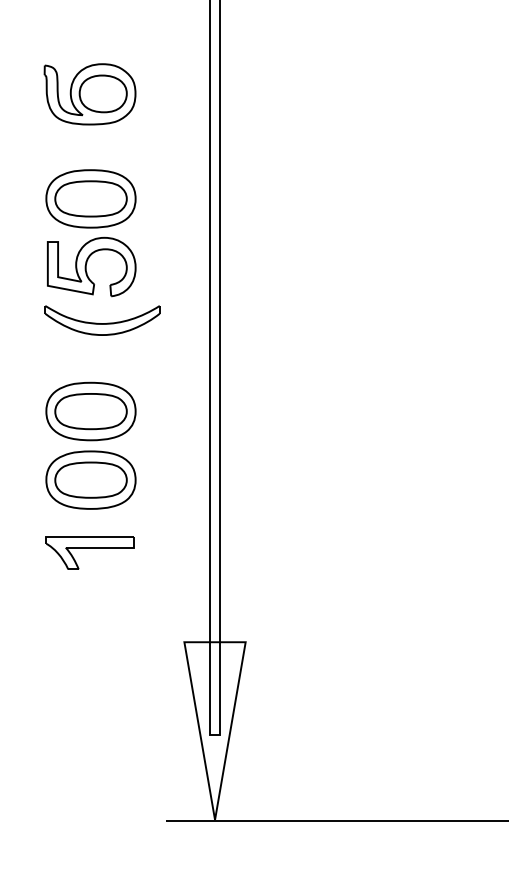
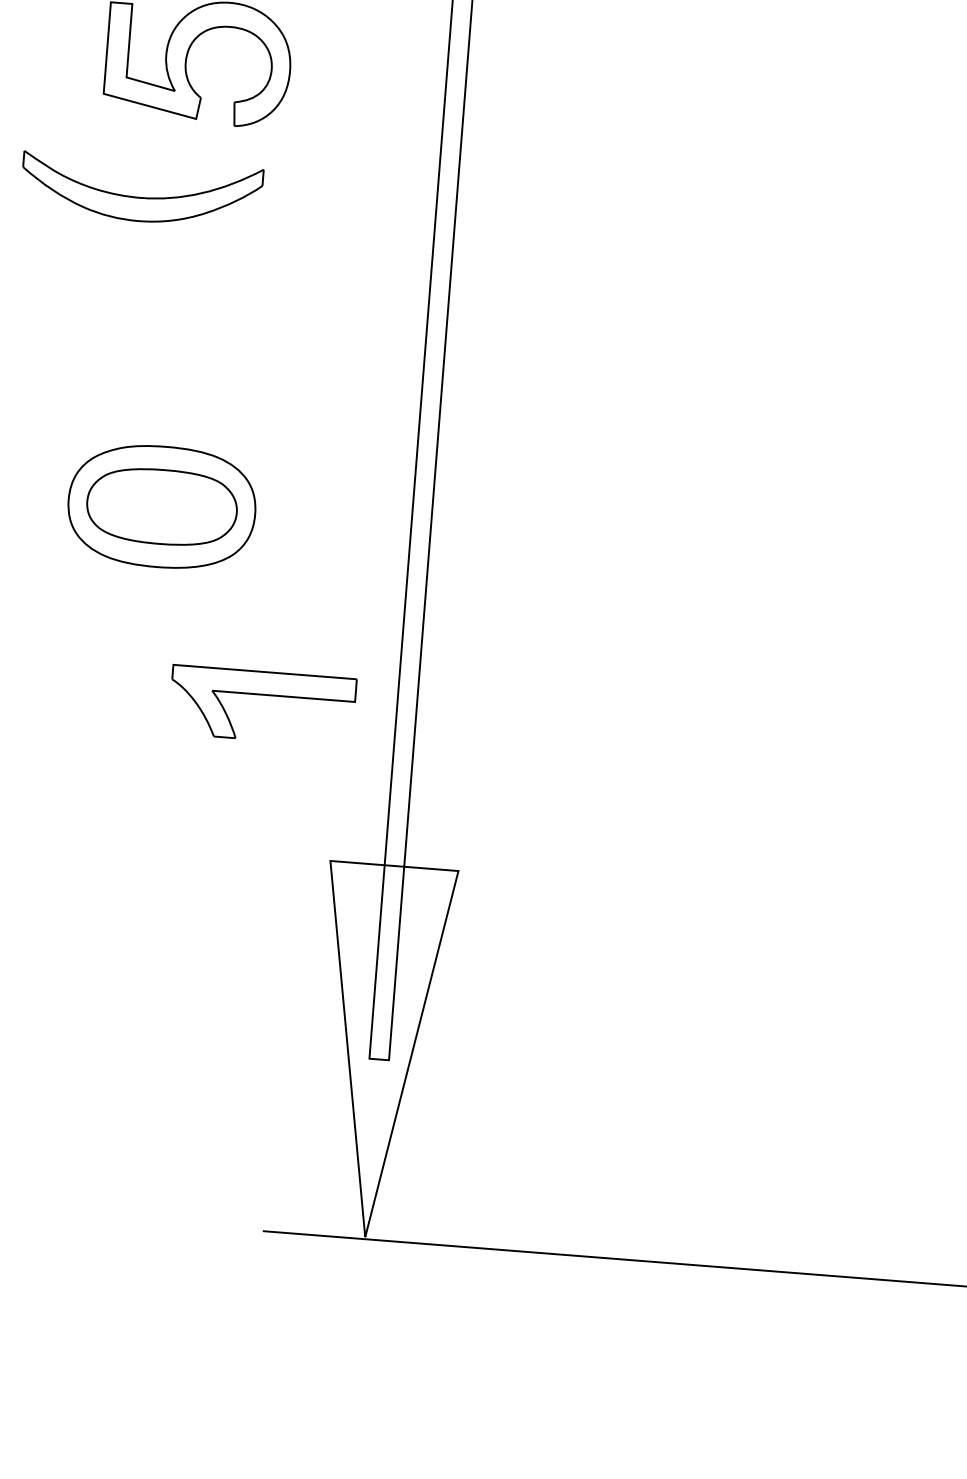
part: (102, 320) -> (141, 190), moved
part: (90, 411) -> (172, 363), removed
part: (89, 552) -> (260, 704), moved

